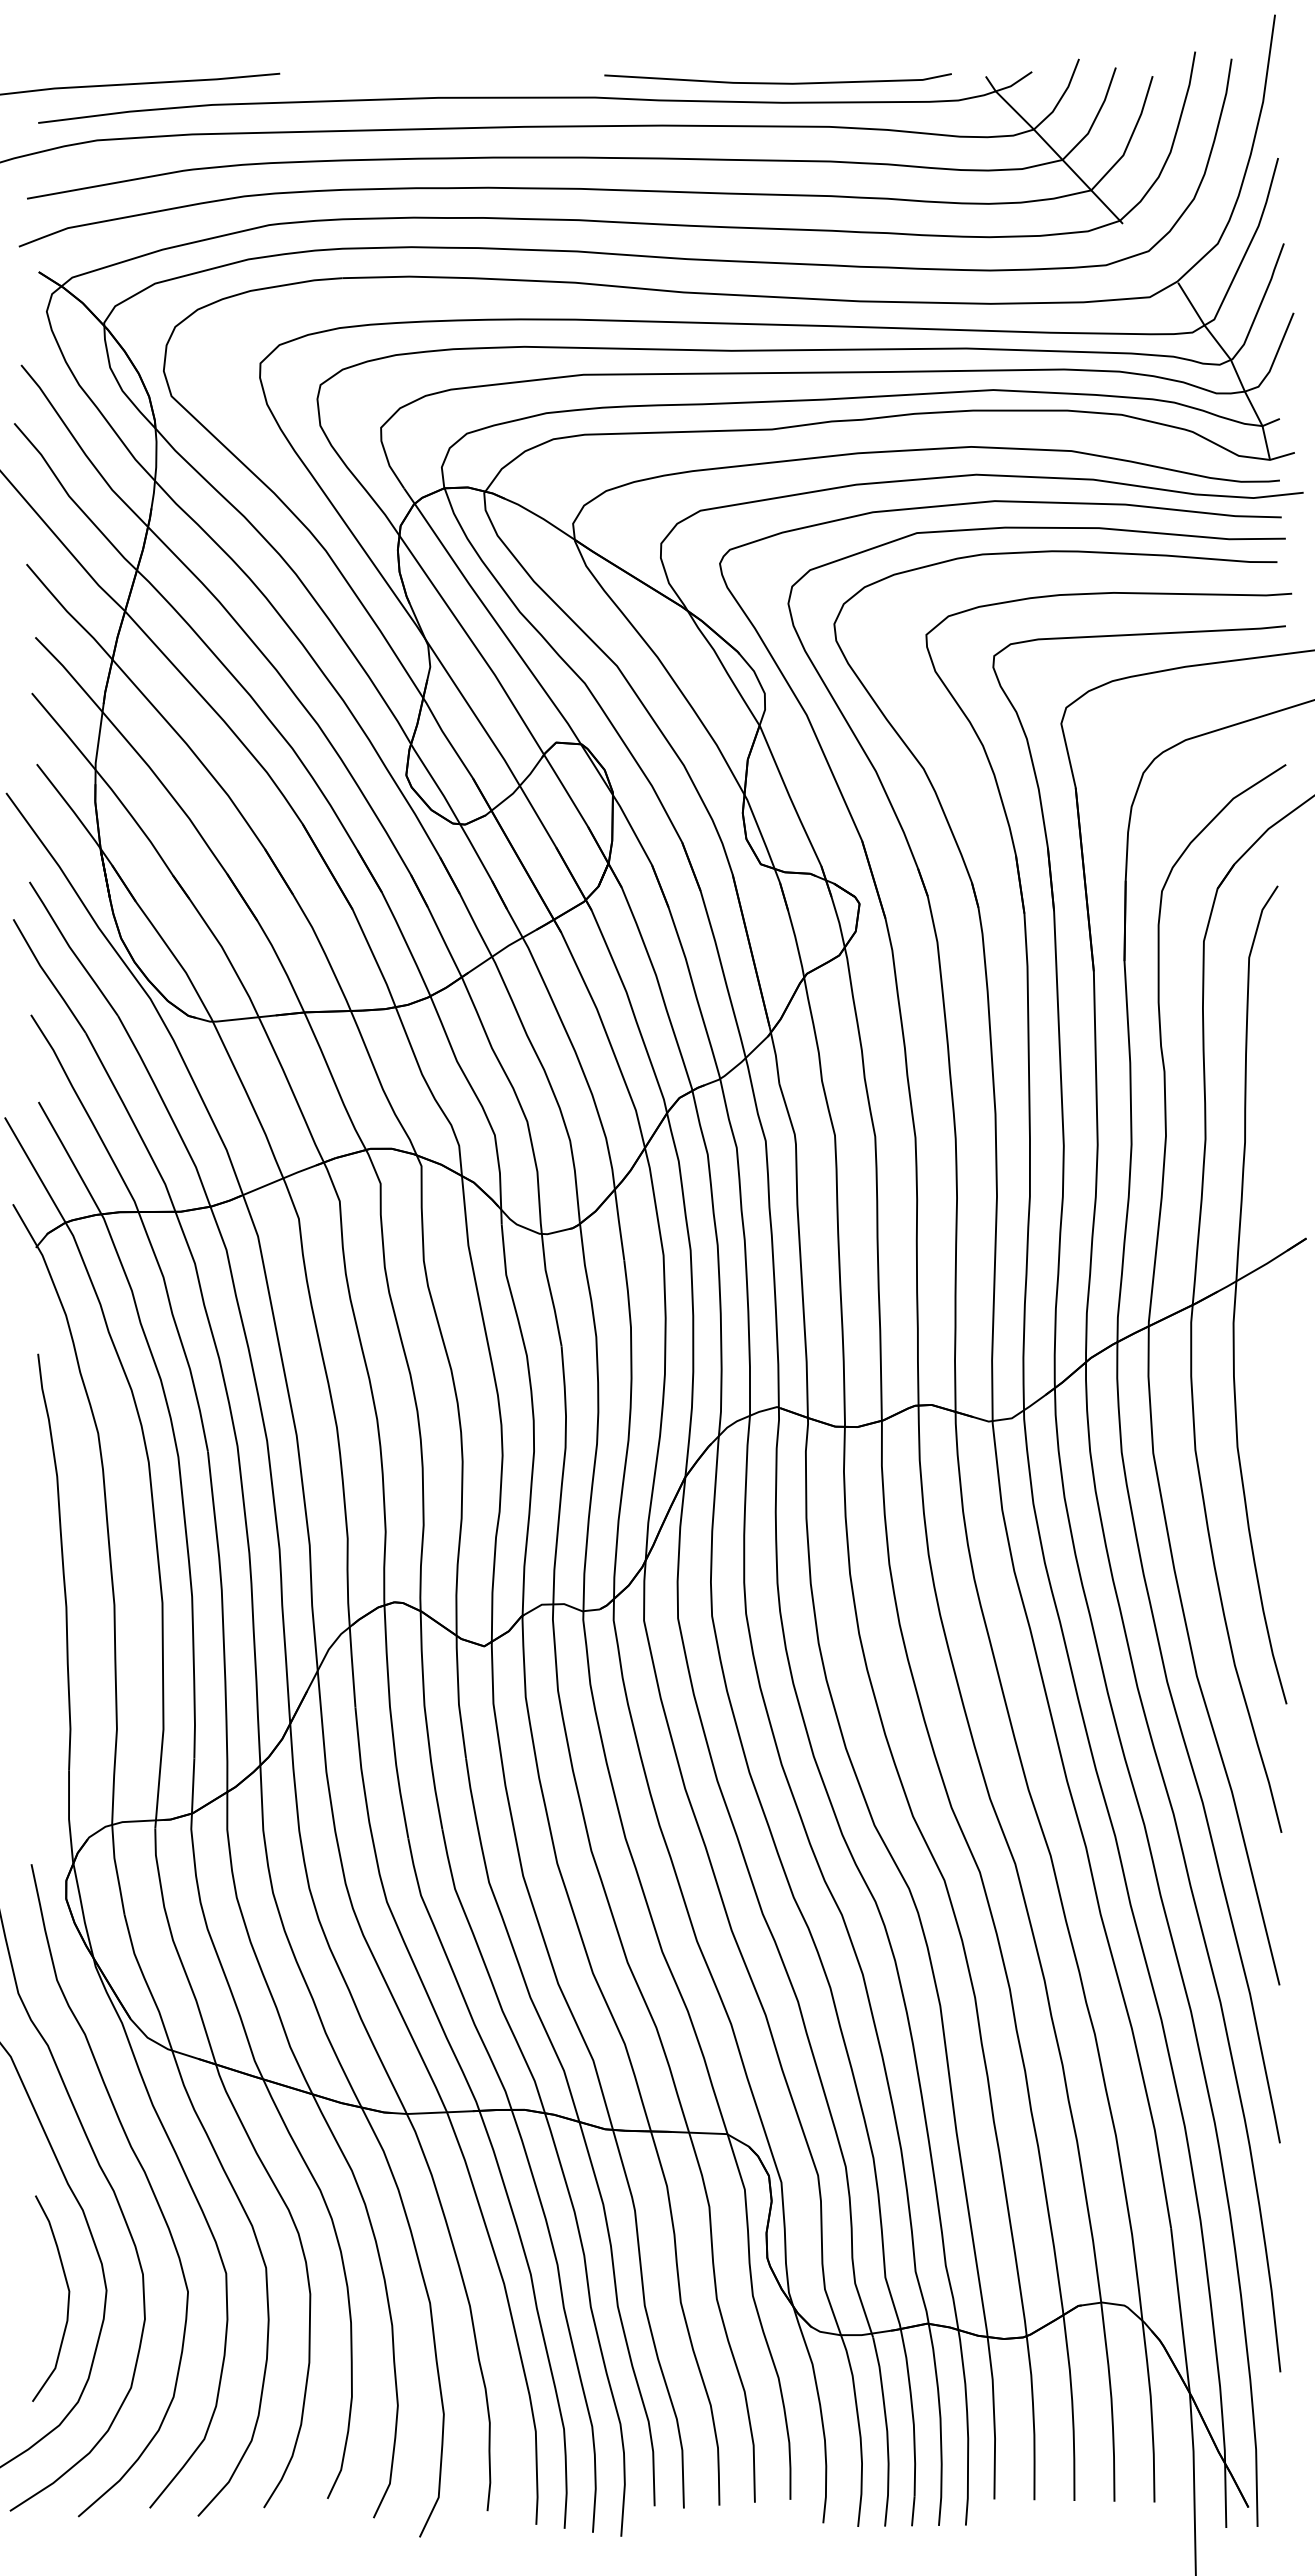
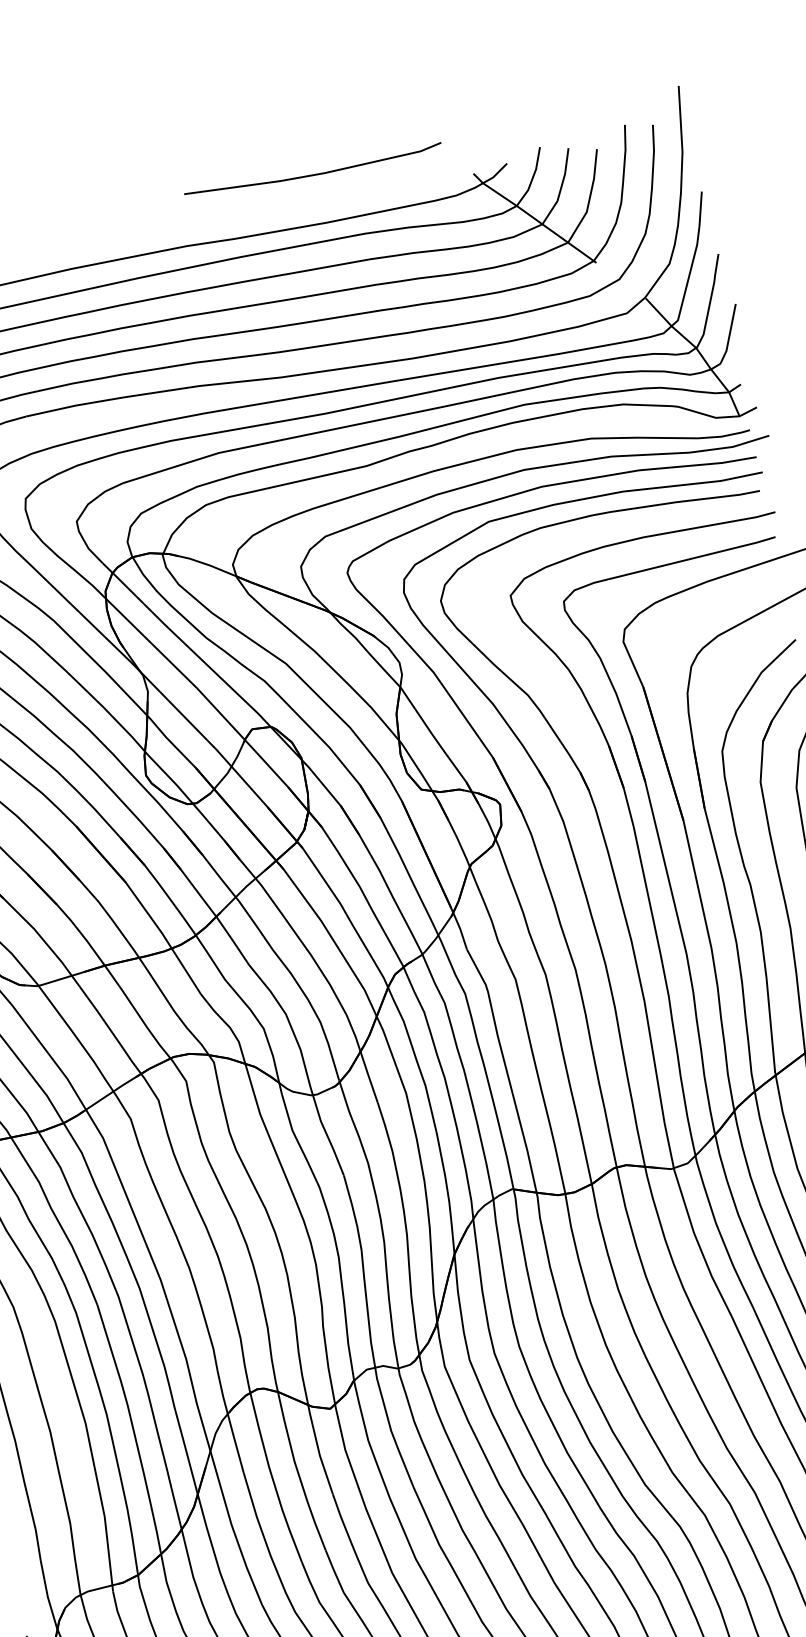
line: (777, 82) -> (313, 174), moved

